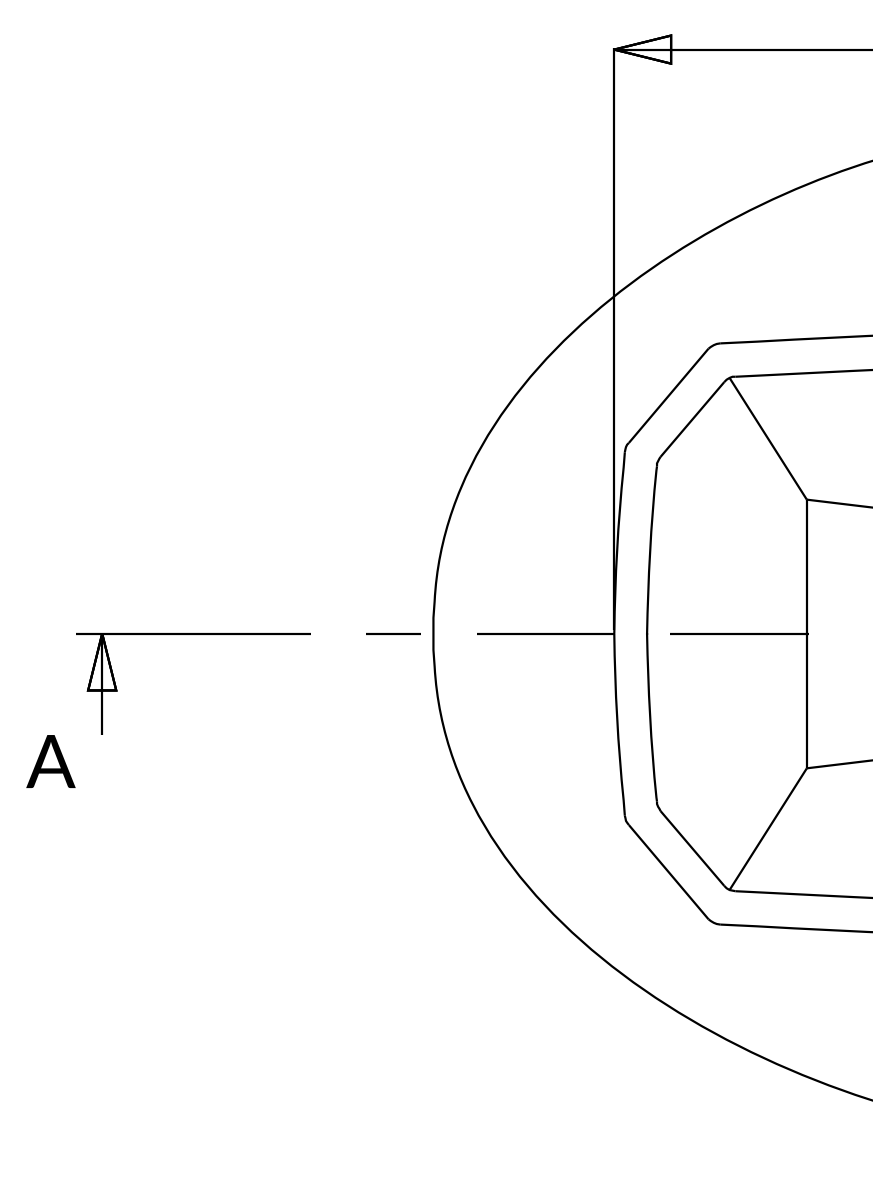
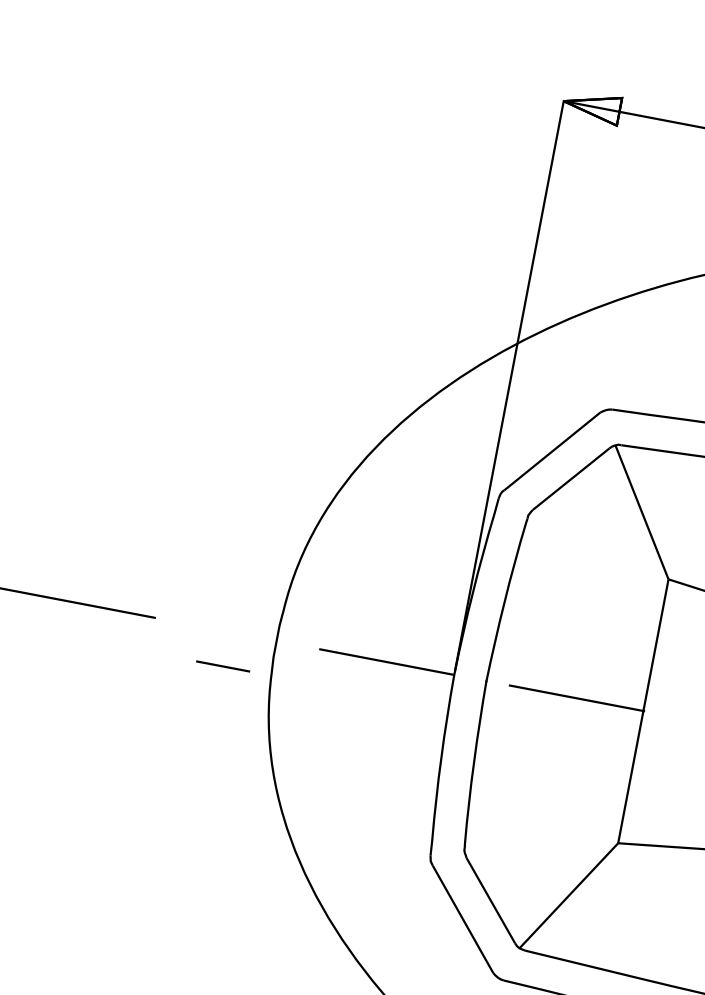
line: (393, 633) -> (223, 666), moved

